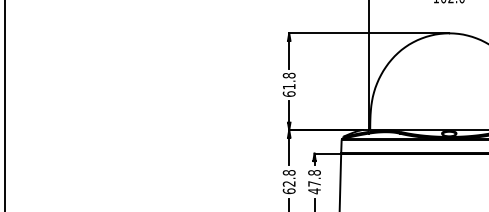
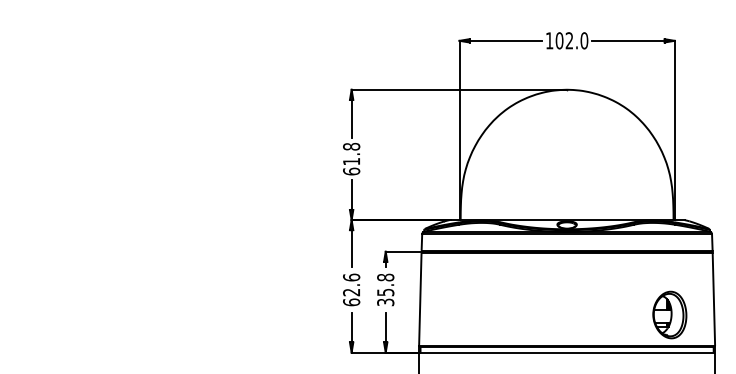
text: (289, 172) -> (351, 277), 62.8 -> 62.6
text: (314, 187) -> (385, 297), 47.8 -> 35.8

